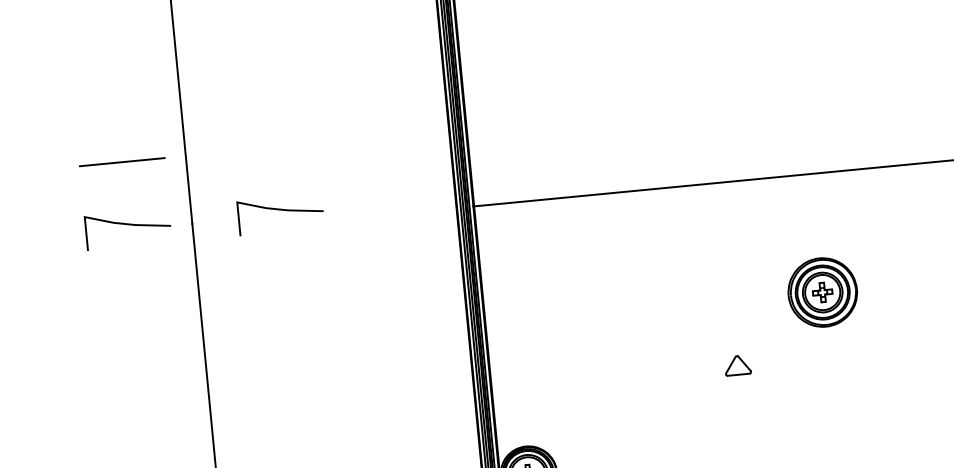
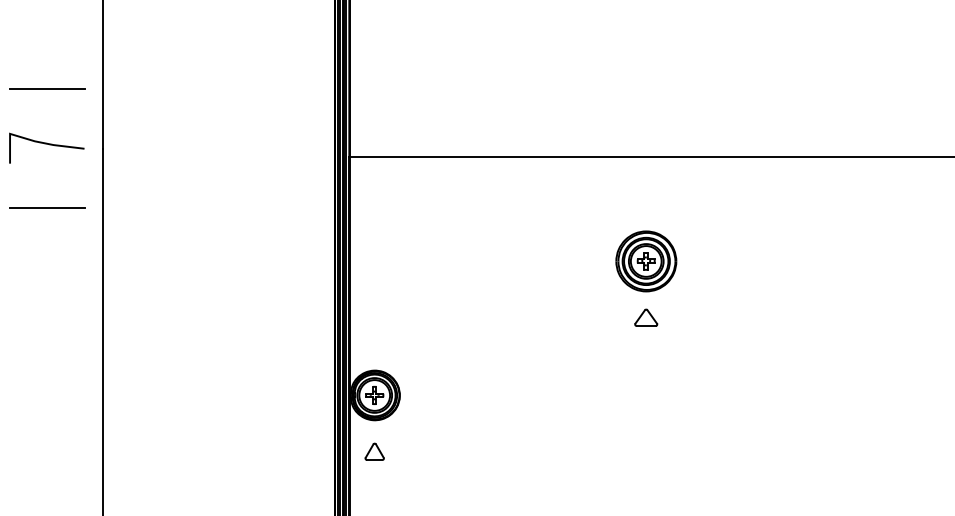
curve: (279, 210) -> (180, 144), removed
line: (135, 297) -> (47, 208), added
part: (738, 365) -> (646, 317), moved

